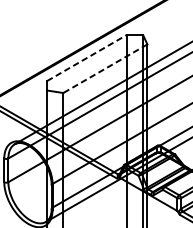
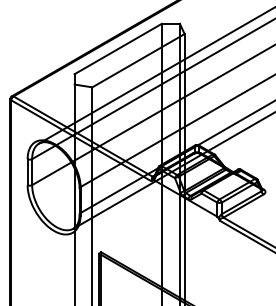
line: (87, 57) -> (118, 48), dashed -> solid
line: (105, 68) -> (138, 60), dashed -> solid

